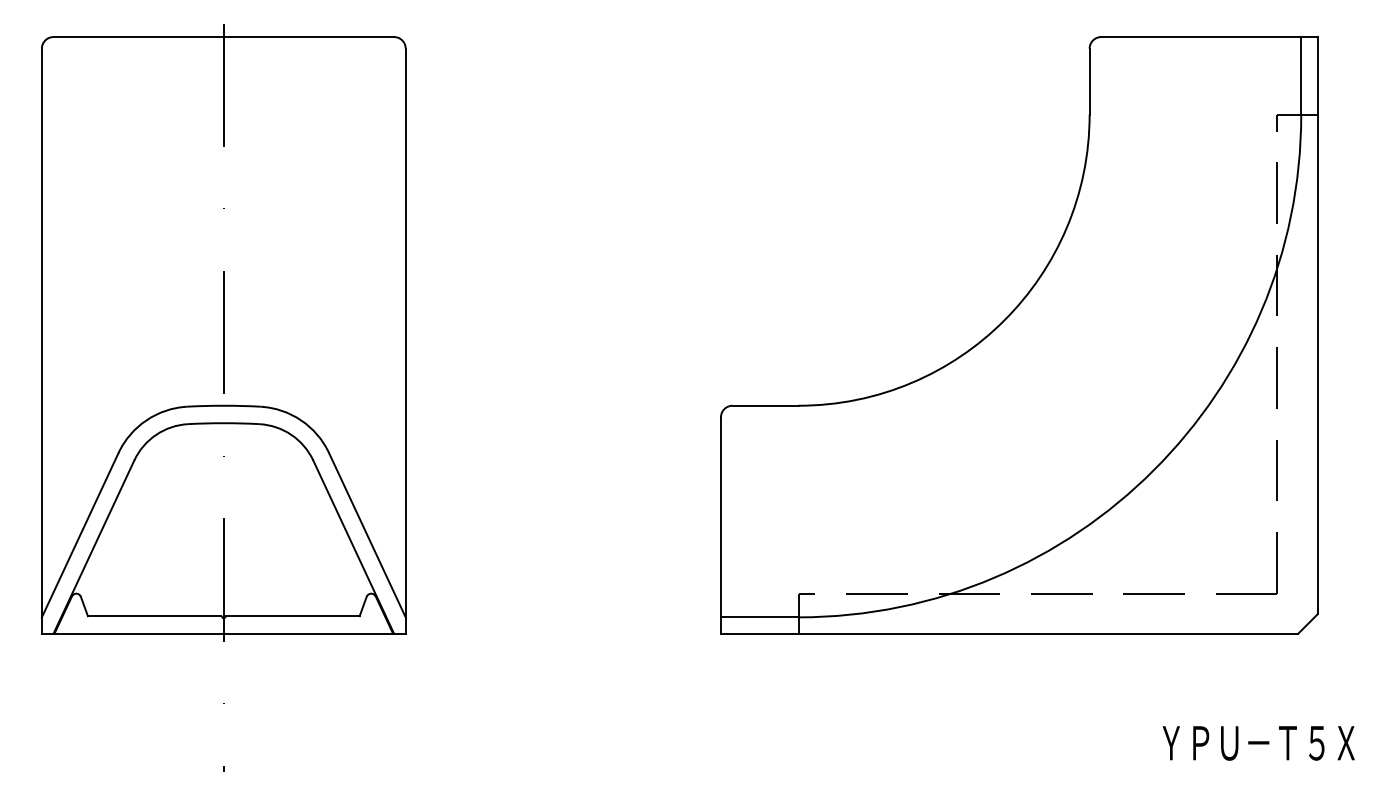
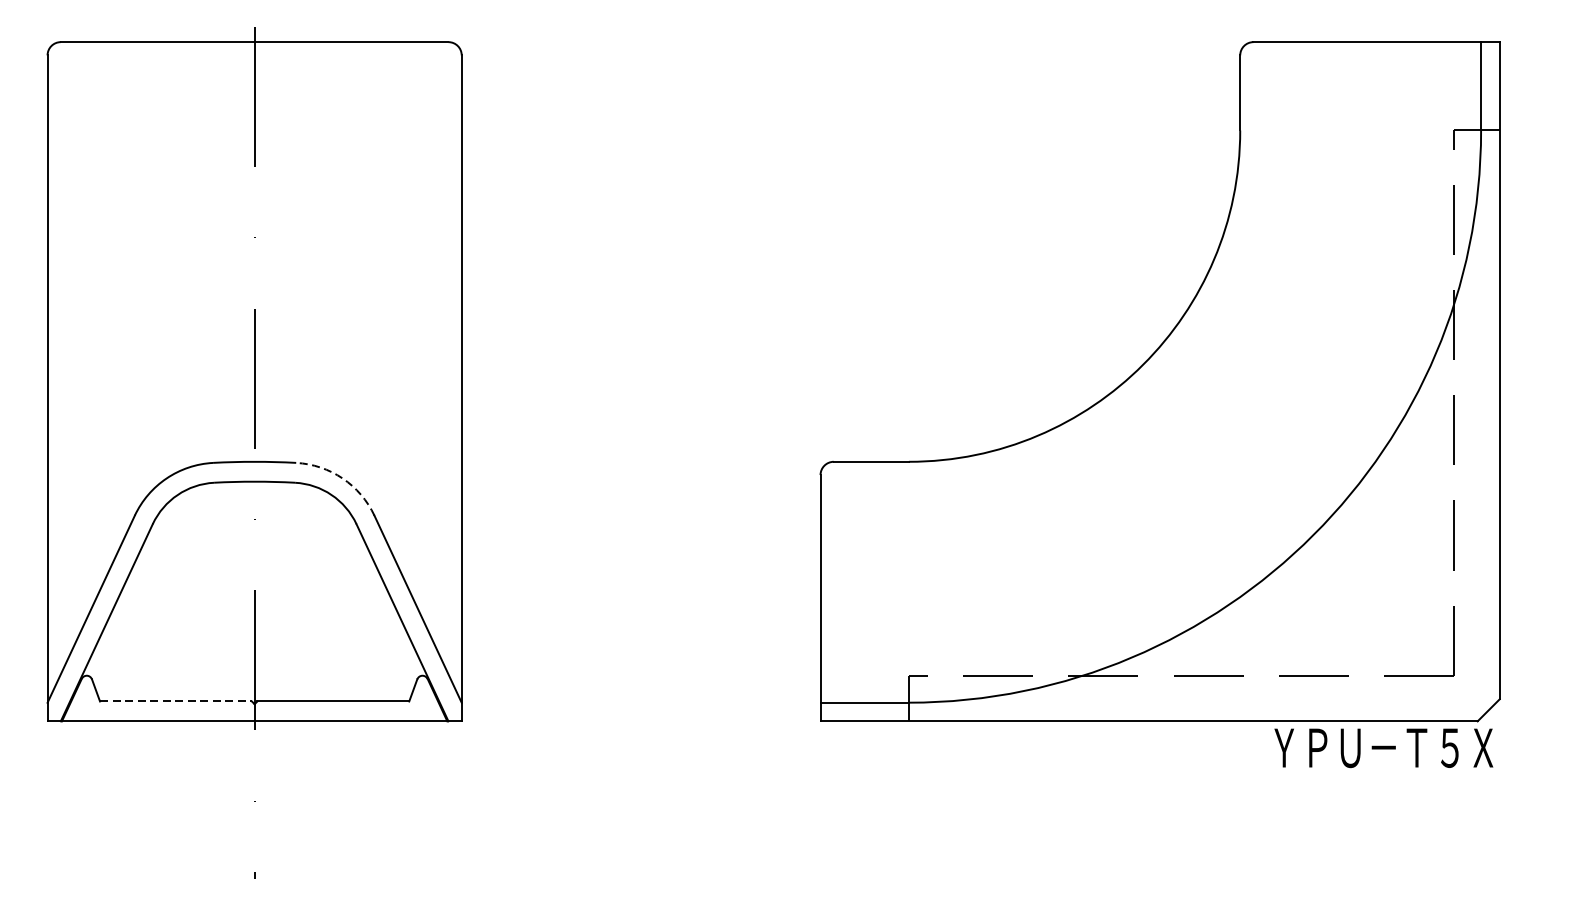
arc: (301, 420) -> (343, 478), solid -> dashed
line: (154, 616) -> (175, 701), solid -> dashed
text: (1258, 743) -> (1383, 748), moved

